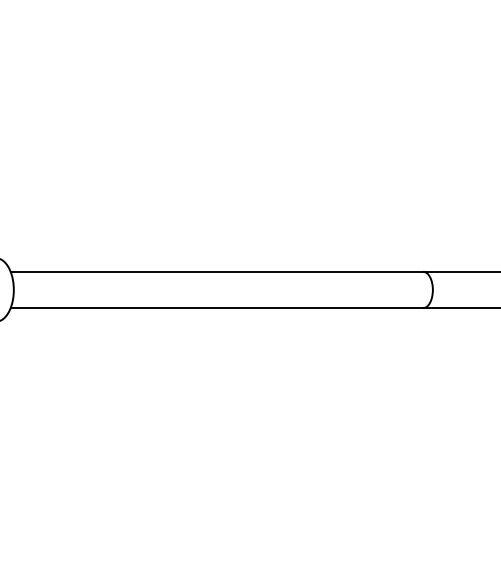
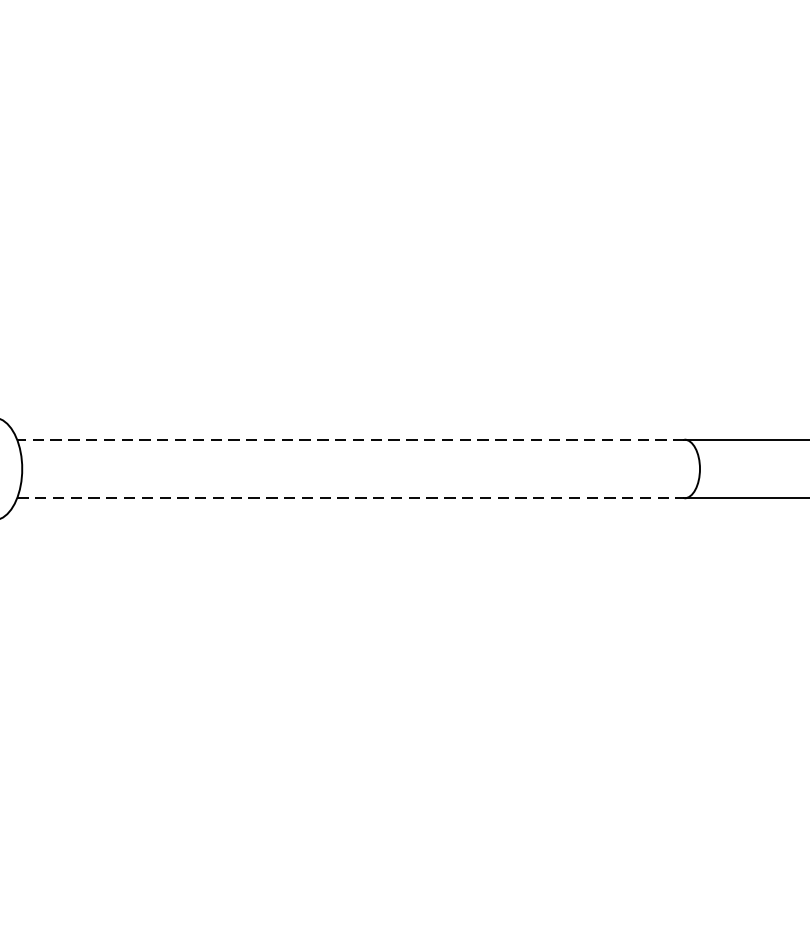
line: (216, 271) -> (350, 439), solid -> dashed
line: (217, 308) -> (351, 498), solid -> dashed

